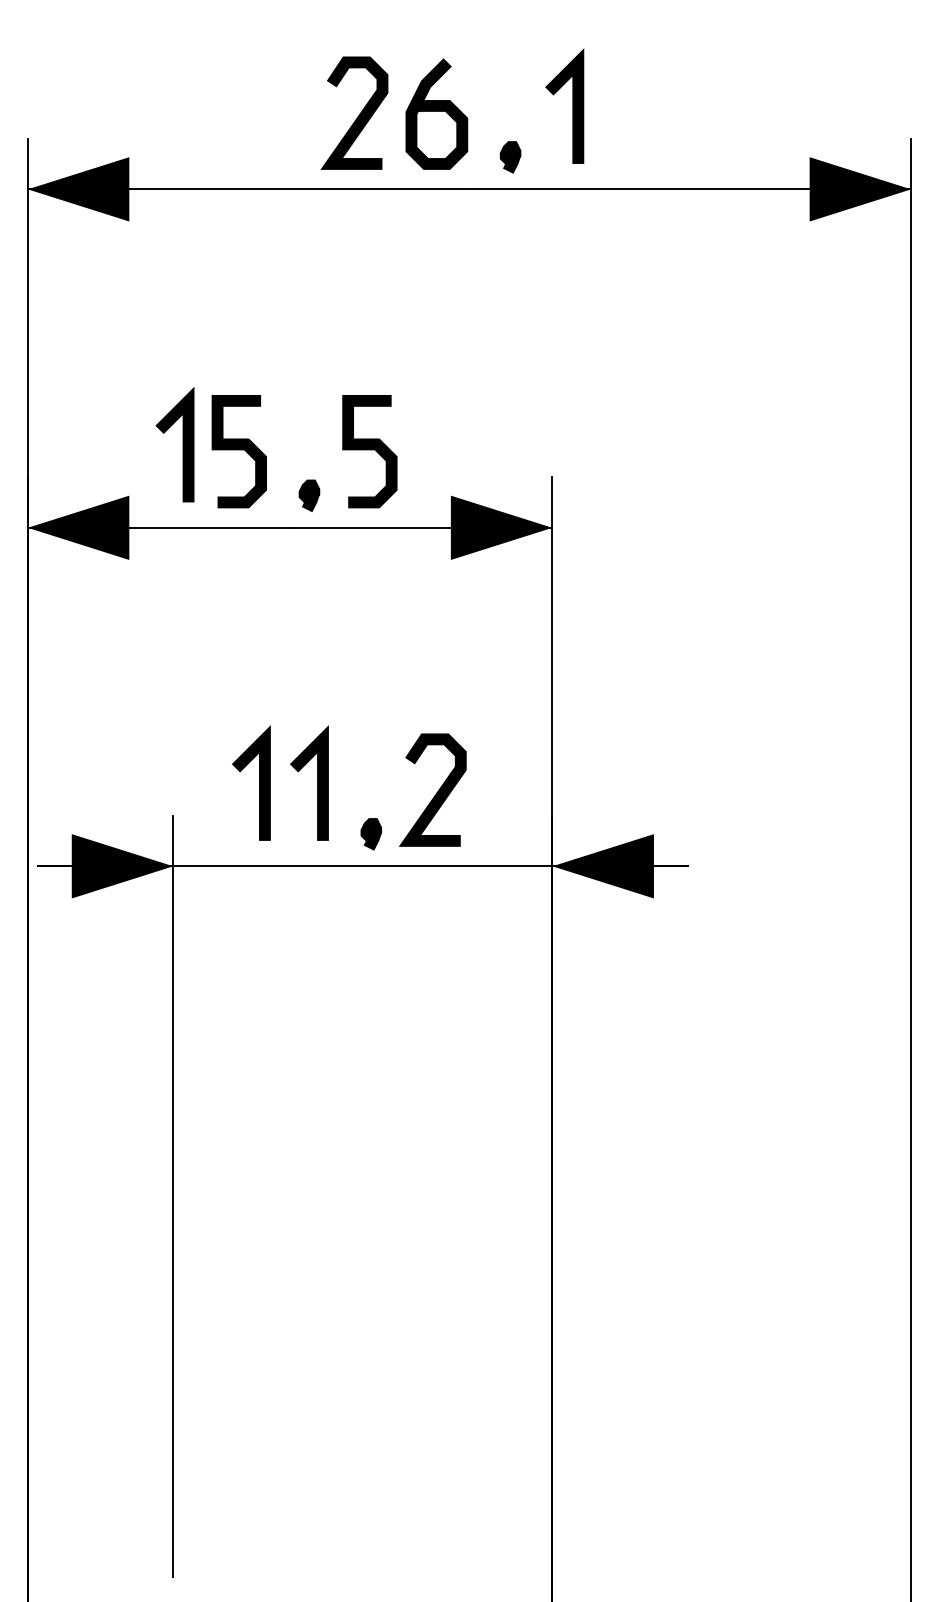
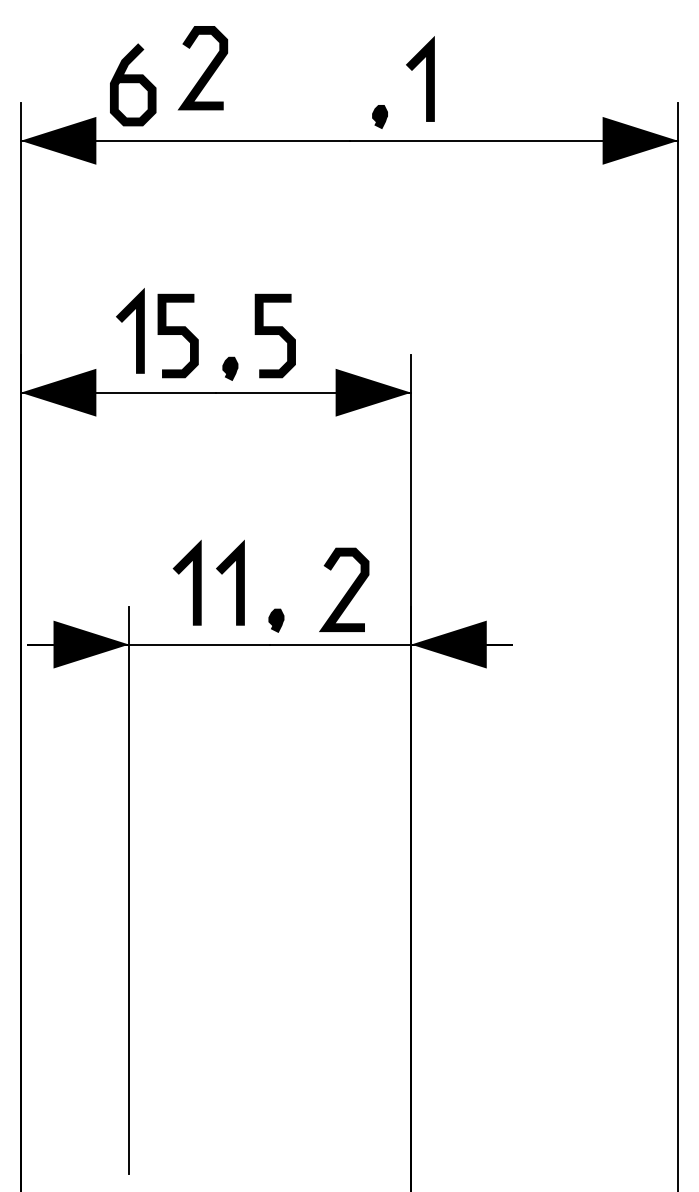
curve: (437, 112) -> (133, 83), moved
curve: (357, 116) -> (205, 70), moved
curve: (437, 790) -> (347, 590), moved

